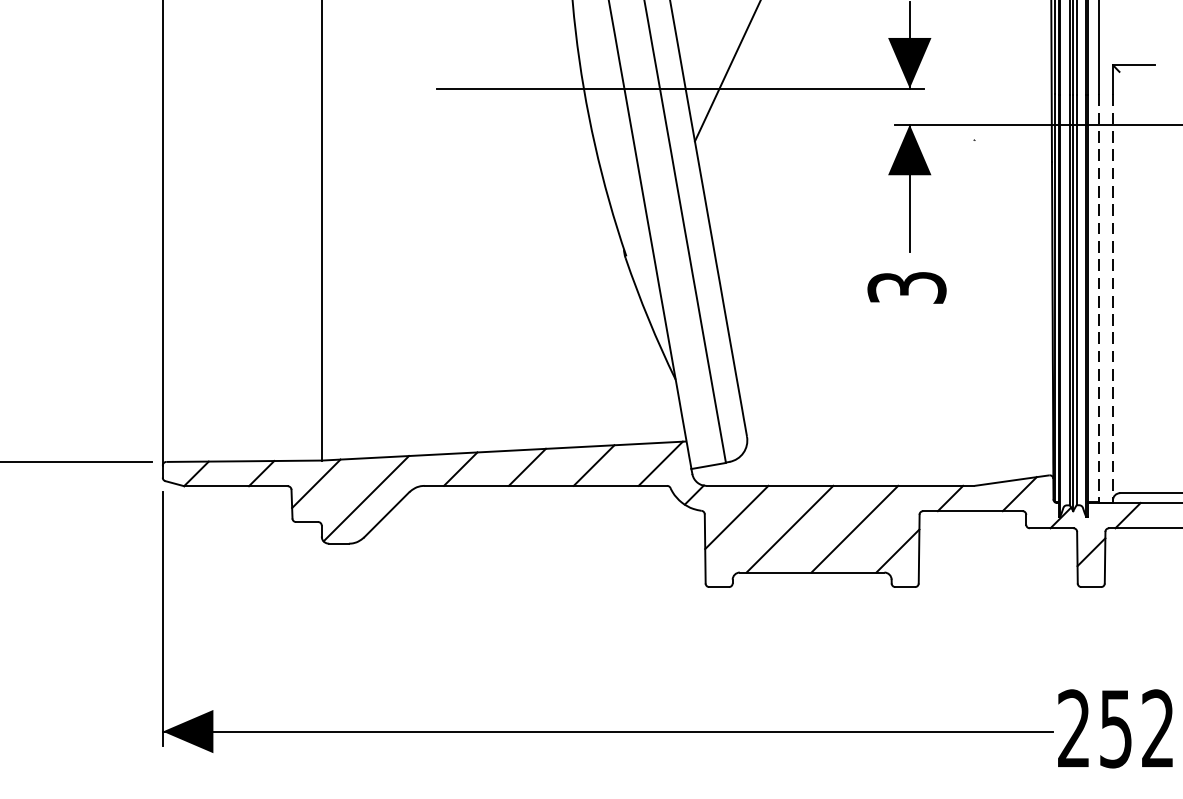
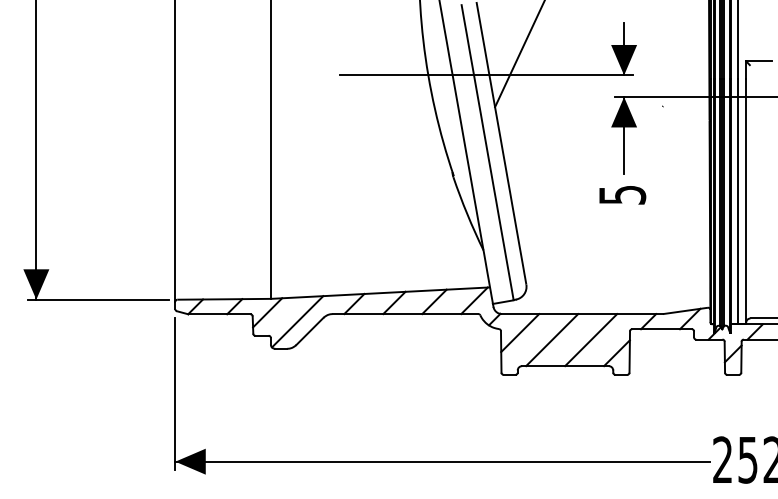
text: (905, 286) -> (621, 194), 3 -> 5
line: (1098, 298) -> (737, 201), dashed -> solid
line: (1113, 298) -> (746, 201), dashed -> solid

